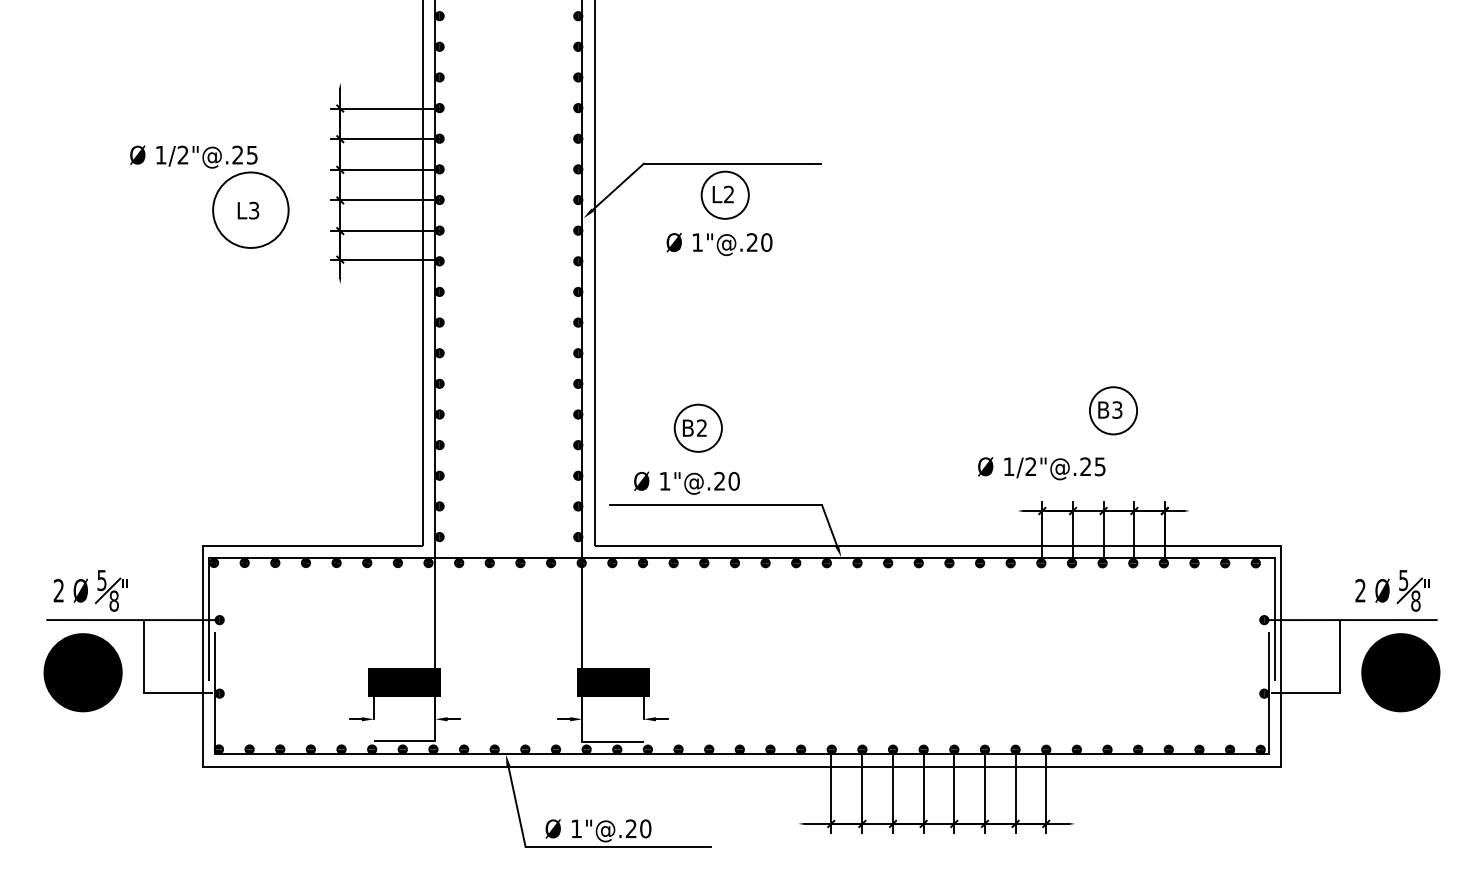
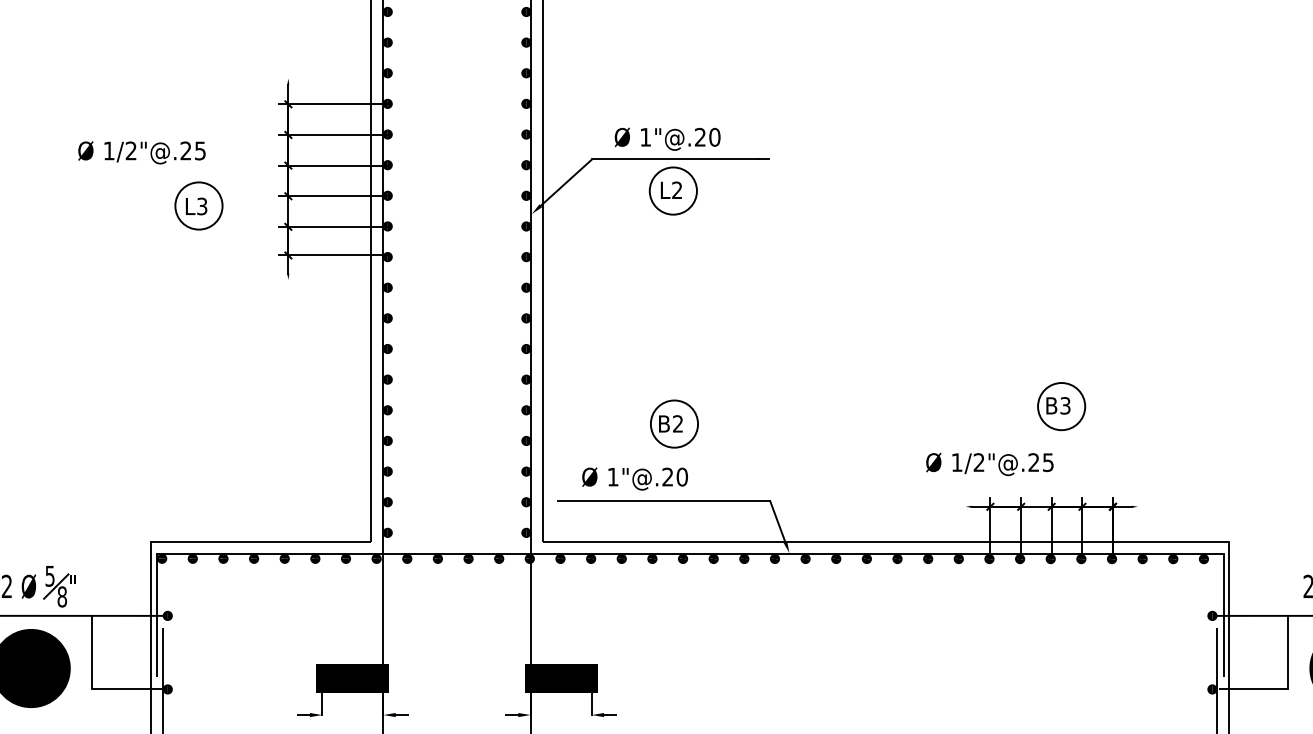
circle: (250, 209) -> (198, 205), size x0.62
text: (719, 244) -> (667, 139), moved
part: (697, 427) -> (673, 423), moved

